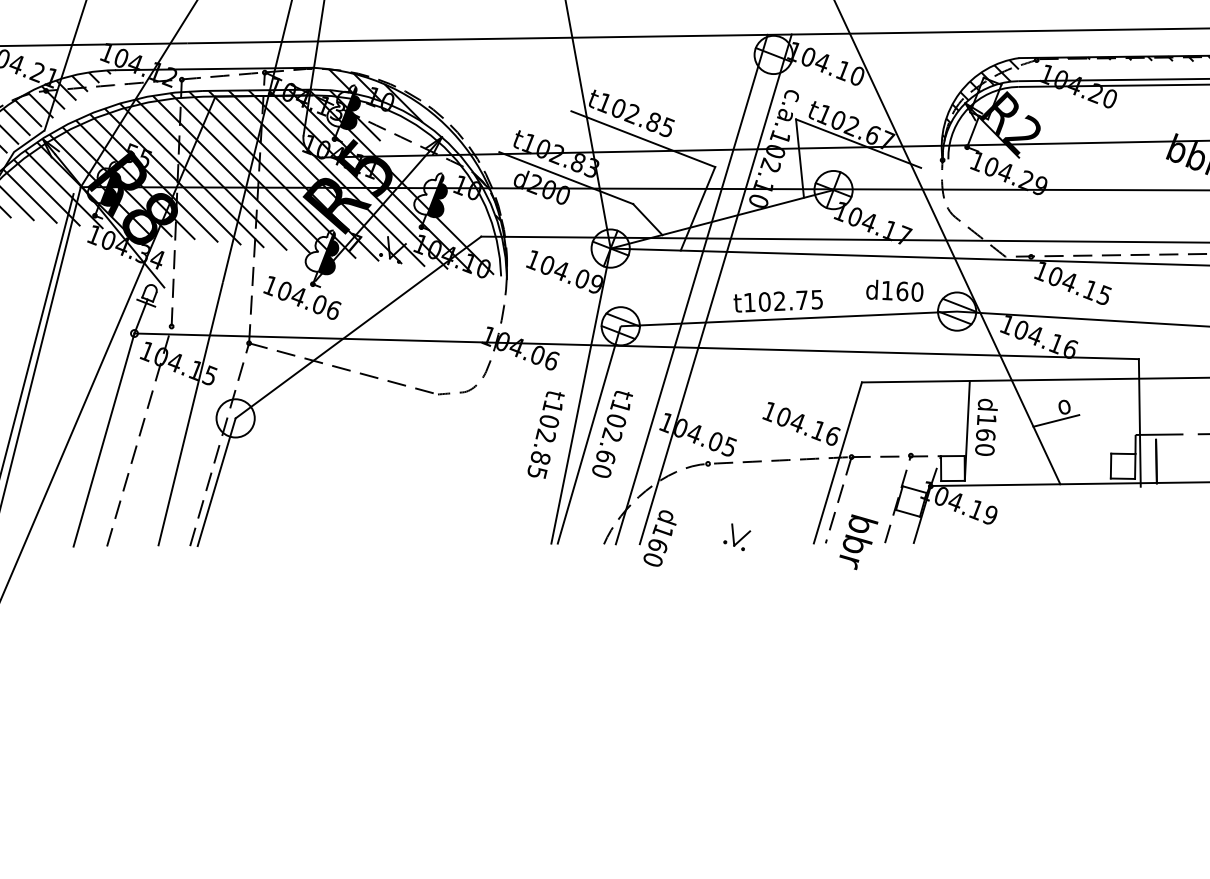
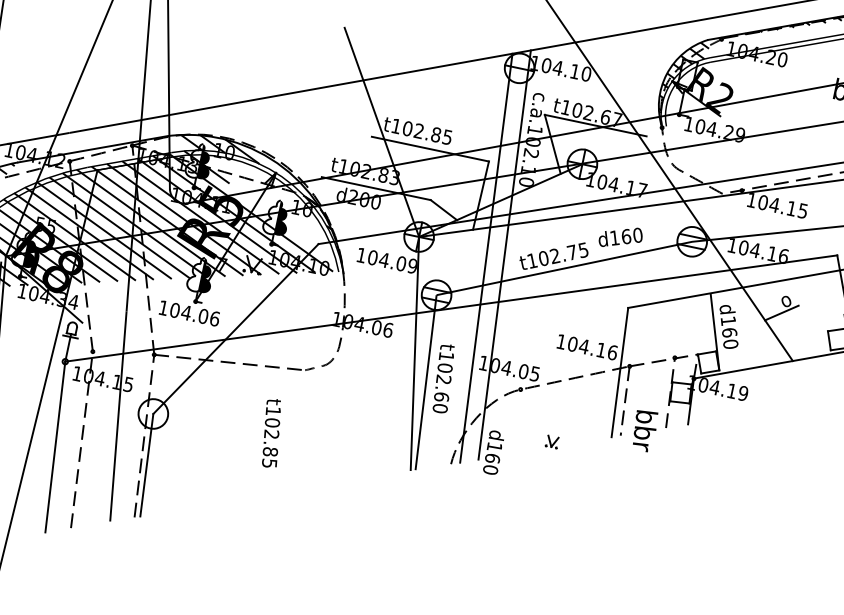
text: (894, 290) -> (620, 237), moved
text: (545, 434) -> (271, 433), moved
part: (737, 537) -> (552, 442), size x0.7

